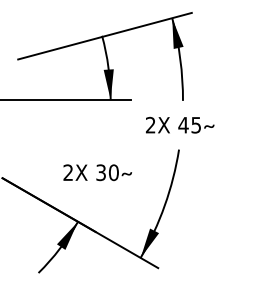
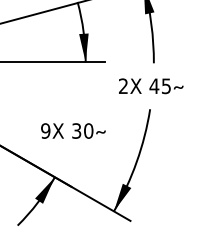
text: (68, 172) -> (45, 130), 2X -> 9X

